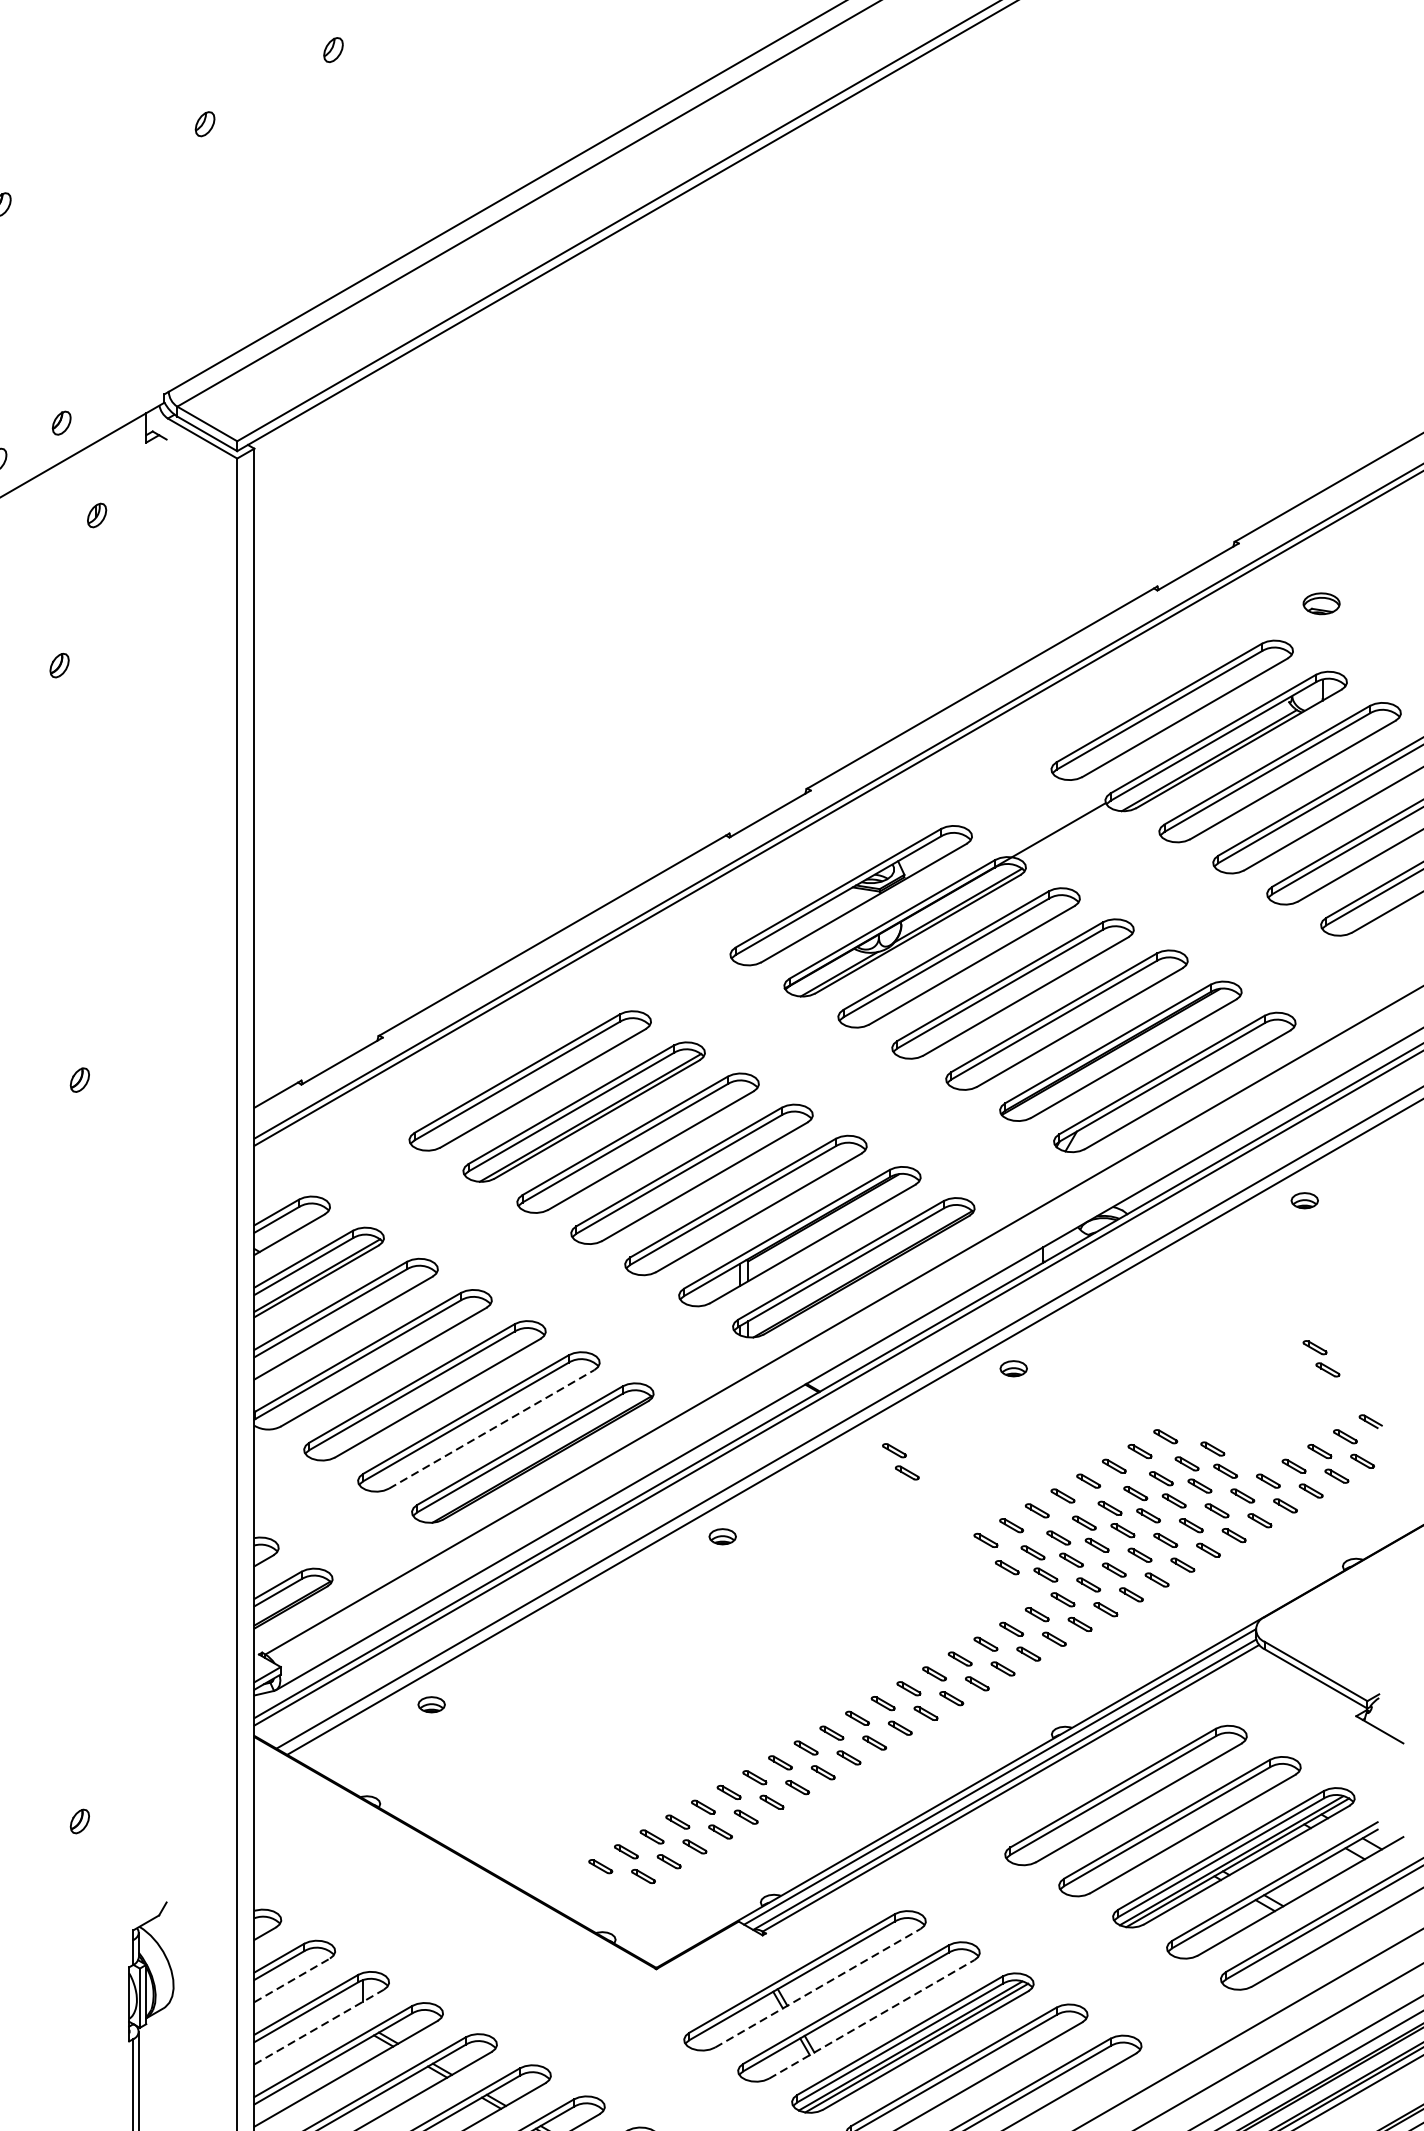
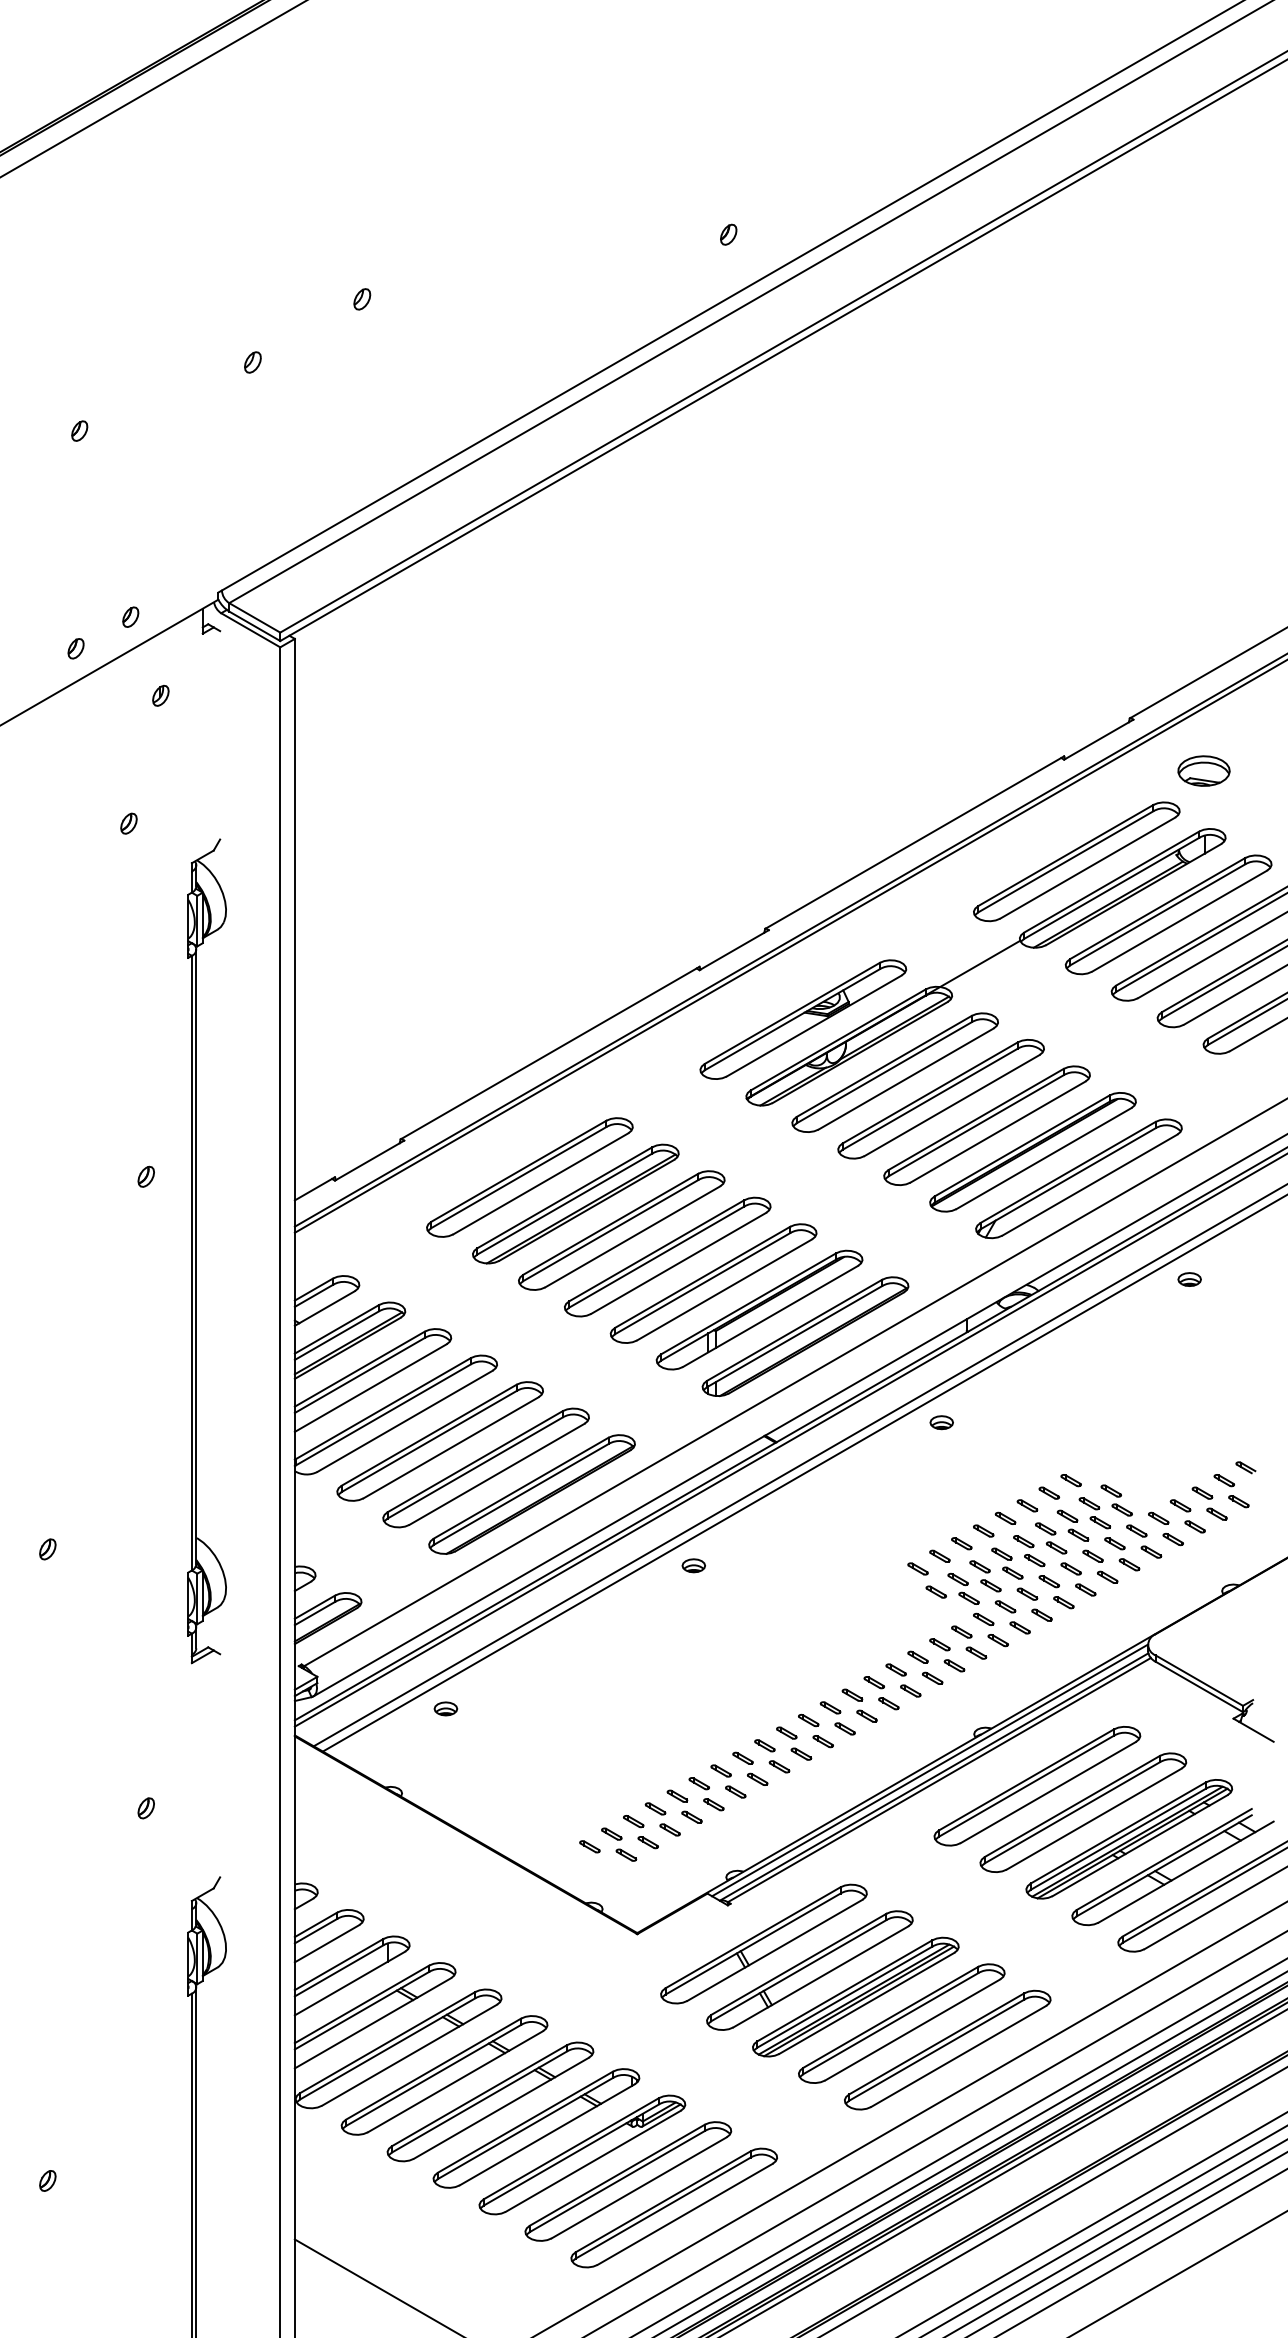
part: (1321, 603) -> (1203, 770), size x1.67
part: (138, 1167) -> (196, 1251), added
part: (1321, 1359) -> (1203, 1414), removed
line: (492, 1429) -> (497, 1474), dashed -> solid
part: (900, 1461) -> (845, 1501), removed
line: (292, 1980) -> (327, 1943), dashed -> solid
line: (818, 1988) -> (775, 1950), dashed -> solid
line: (872, 2018) -> (821, 1976), dashed -> solid
line: (319, 2027) -> (350, 1983), dashed -> solid

